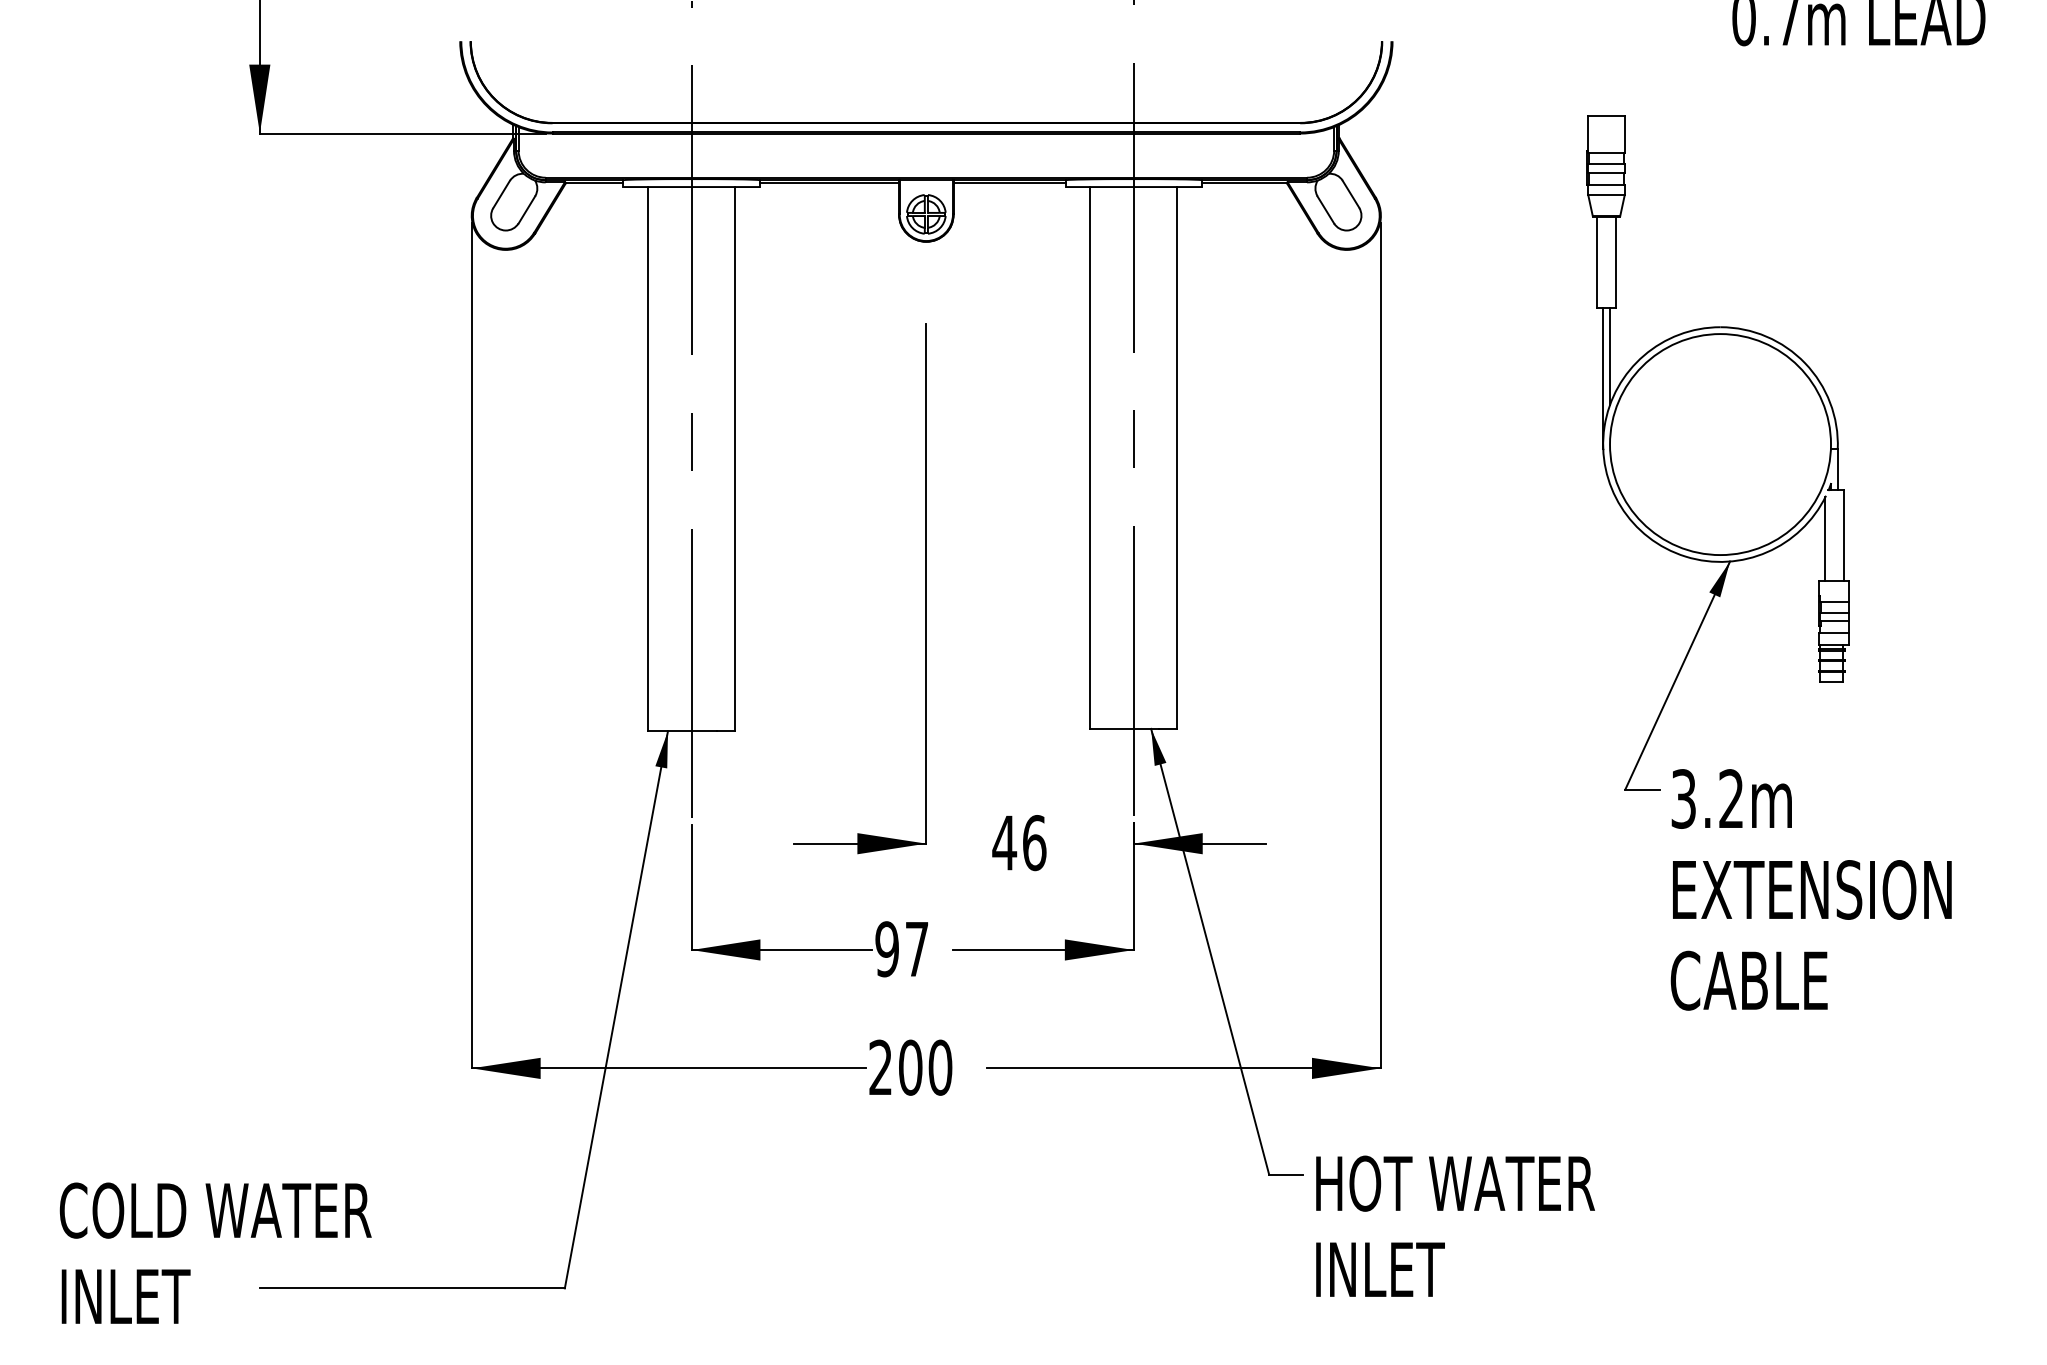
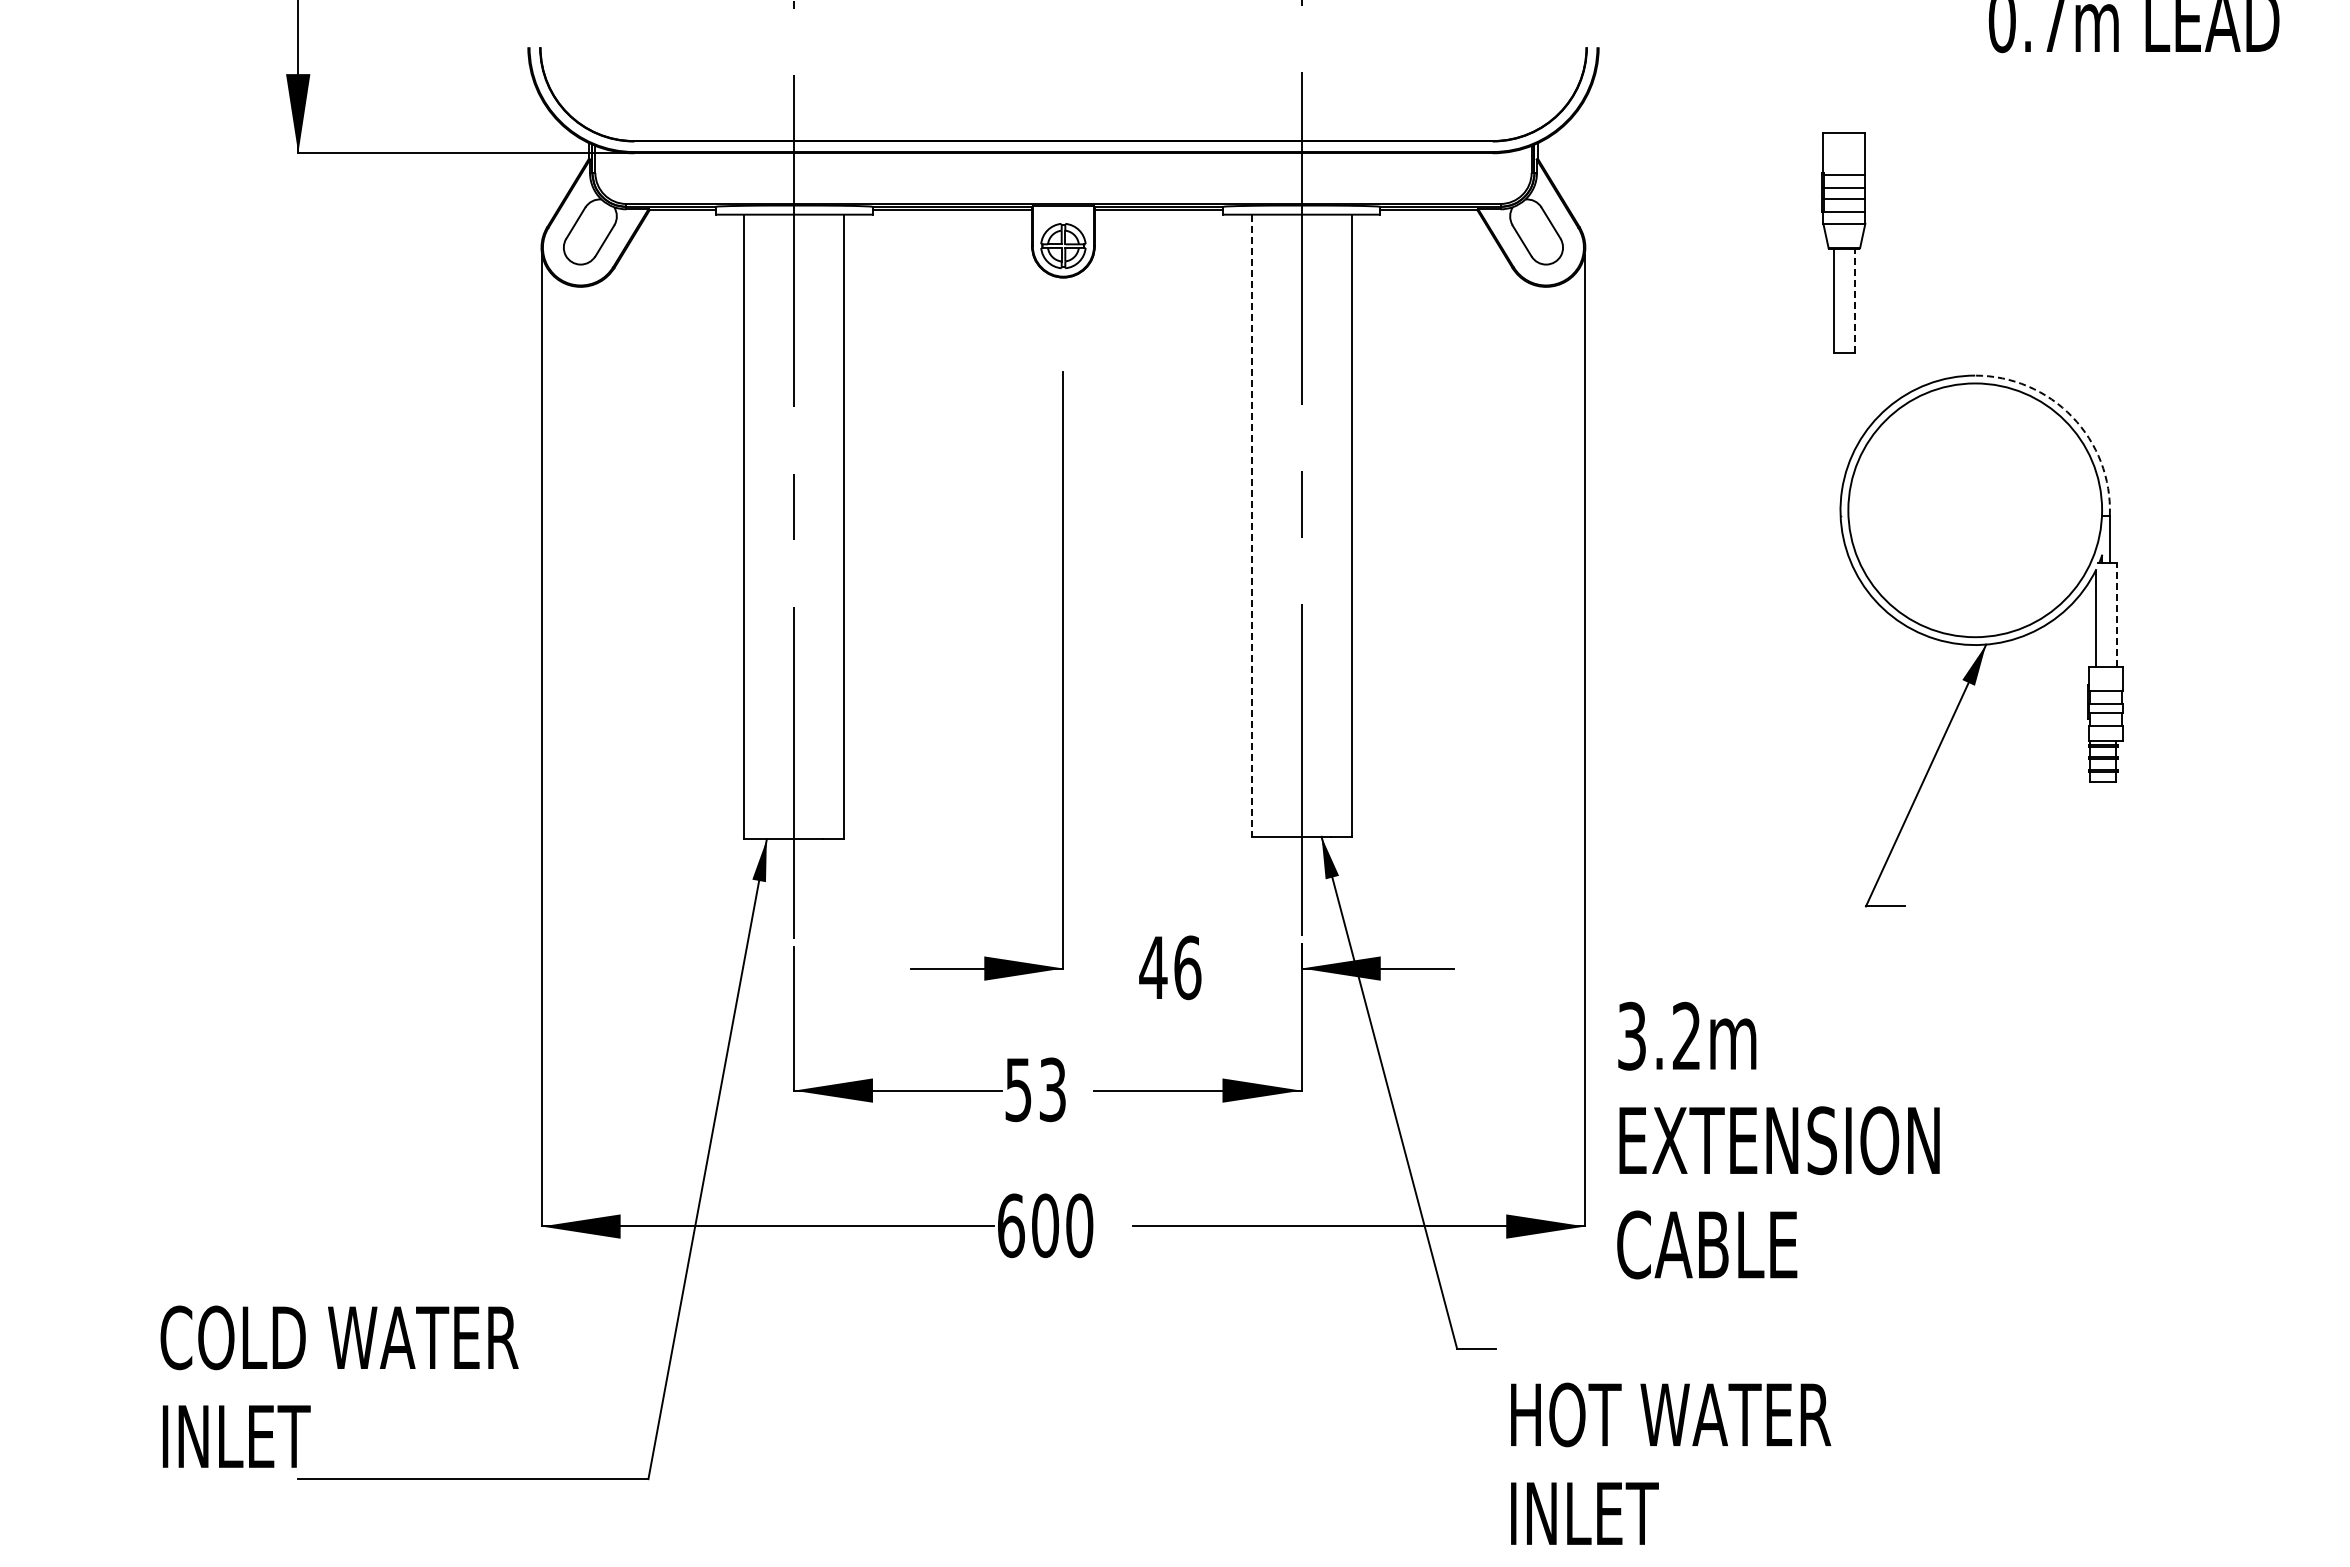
line: (1615, 261) -> (1854, 300), solid -> dashed
line: (1610, 355) -> (1848, 408), removed
arc: (1805, 362) -> (2072, 416), solid -> dashed
line: (1603, 378) -> (1840, 434), removed
line: (1090, 458) -> (1251, 526), solid -> dashed
line: (1843, 535) -> (2116, 614), solid -> dashed
text: (1811, 889) -> (1778, 1140), moved
text: (901, 949) -> (1035, 1089), 97 -> 53
text: (881, 1067) -> (1011, 1225), 200 -> 600
text: (1455, 1226) -> (1671, 1463), moved
text: (215, 1253) -> (339, 1386), moved

